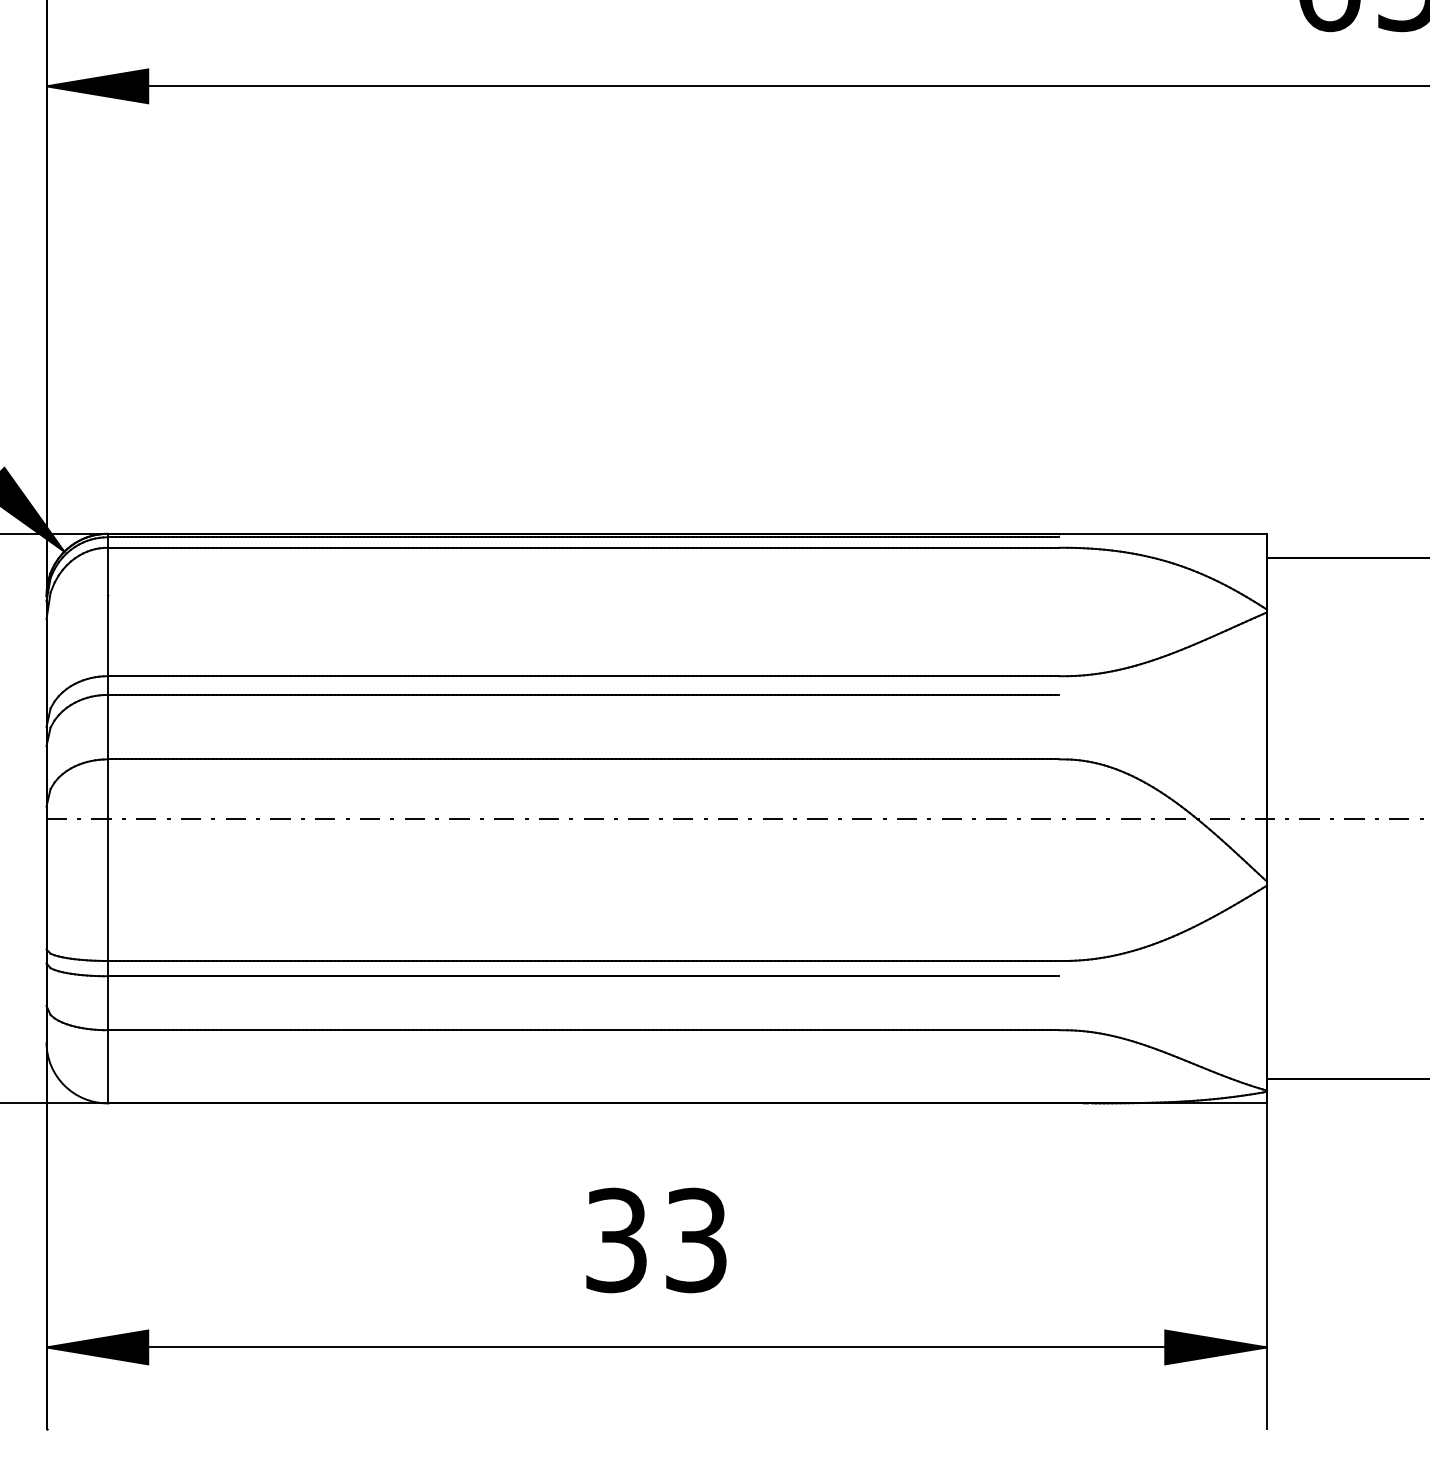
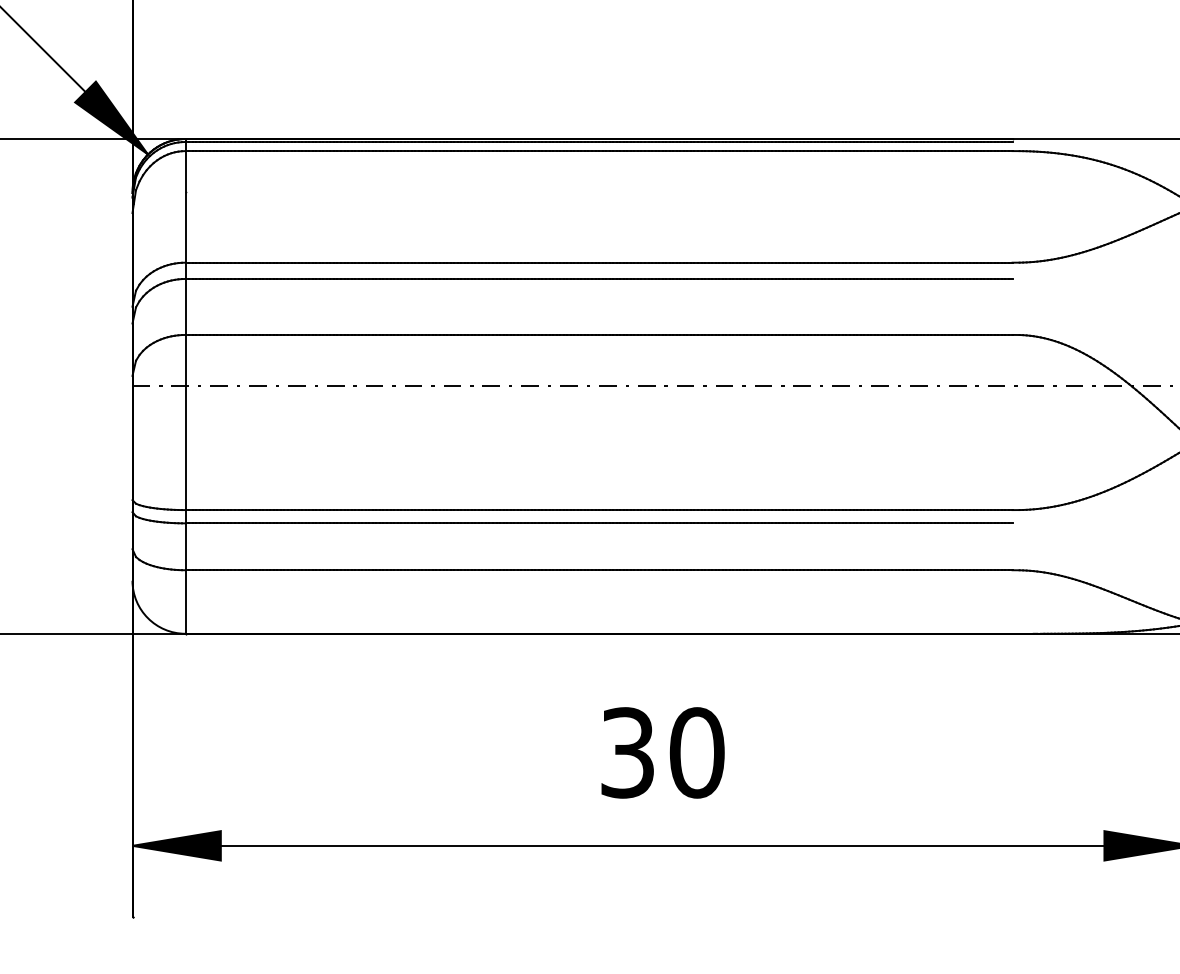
text: (696, 1240) -> (697, 752), 33 -> 30

